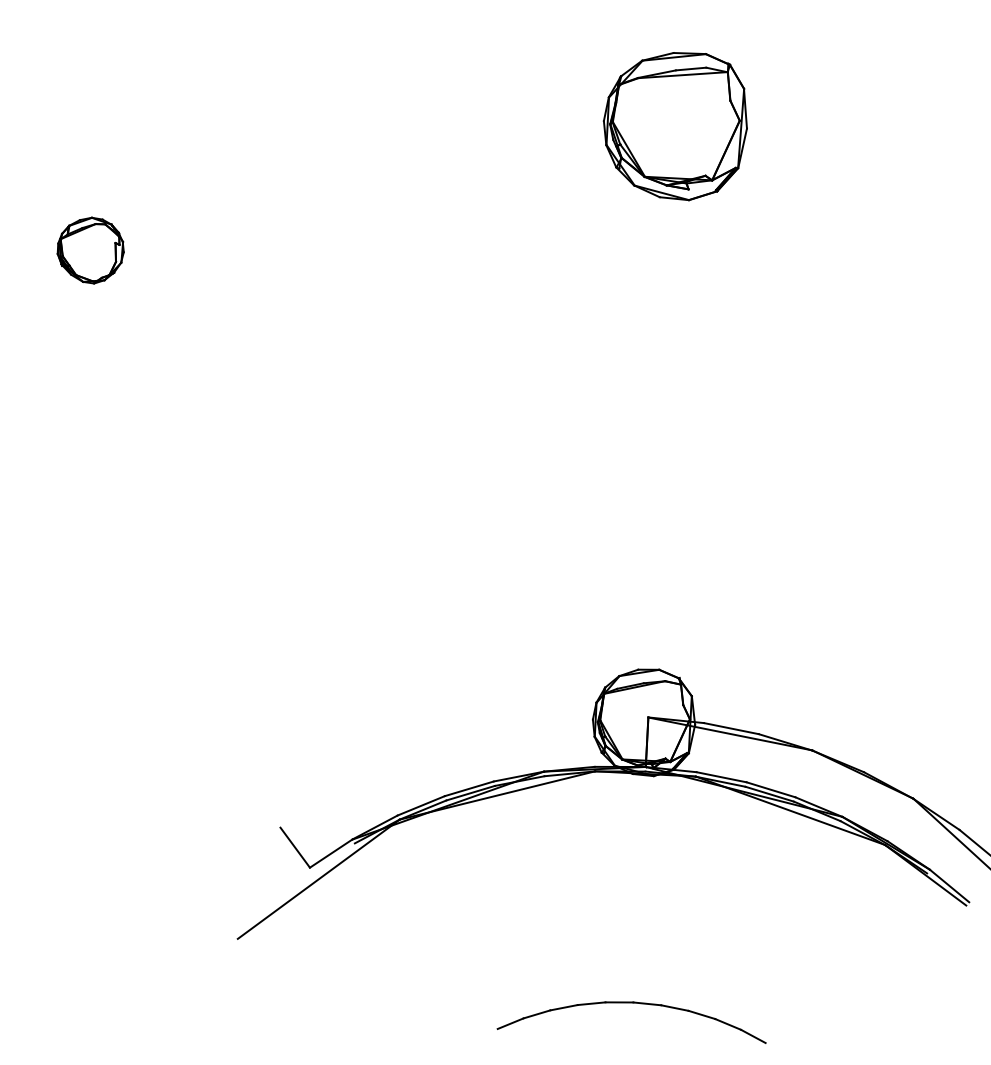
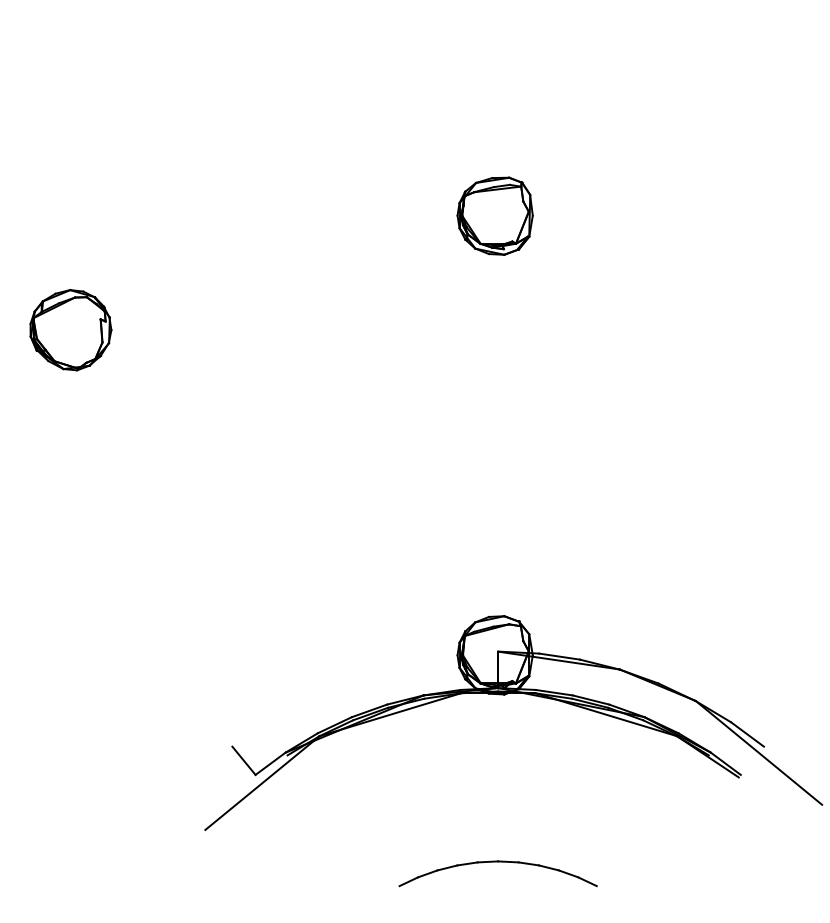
part: (674, 124) -> (494, 215), size x0.71
part: (90, 250) -> (70, 330), size x1.67

